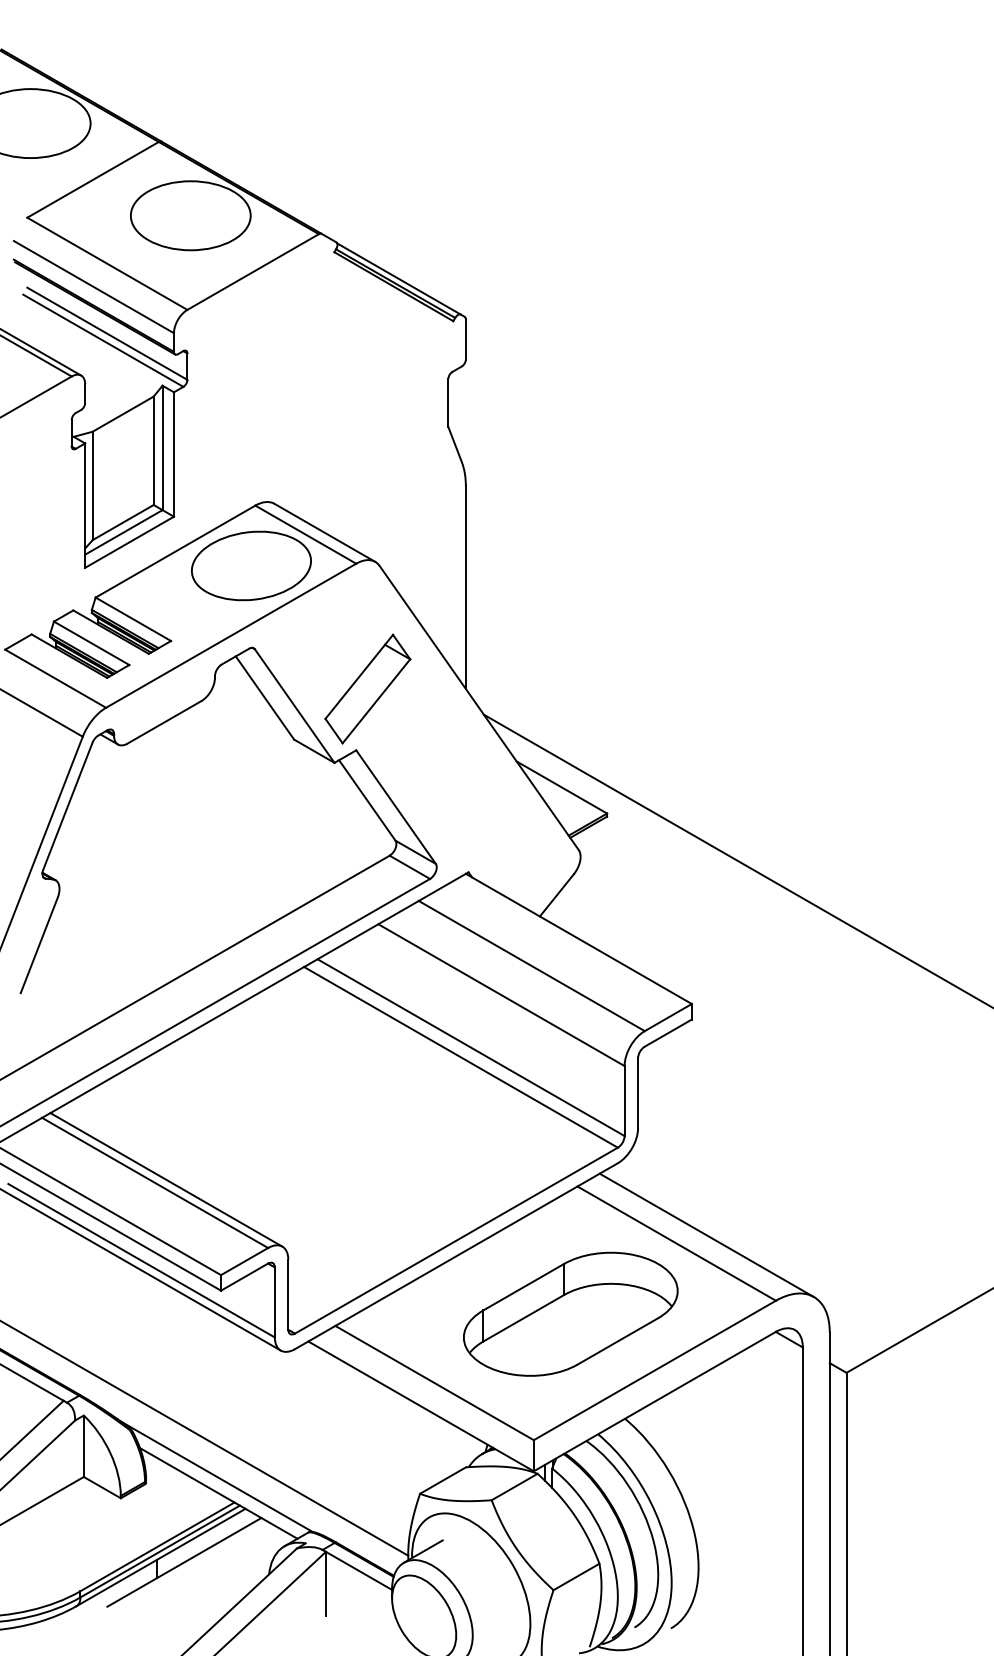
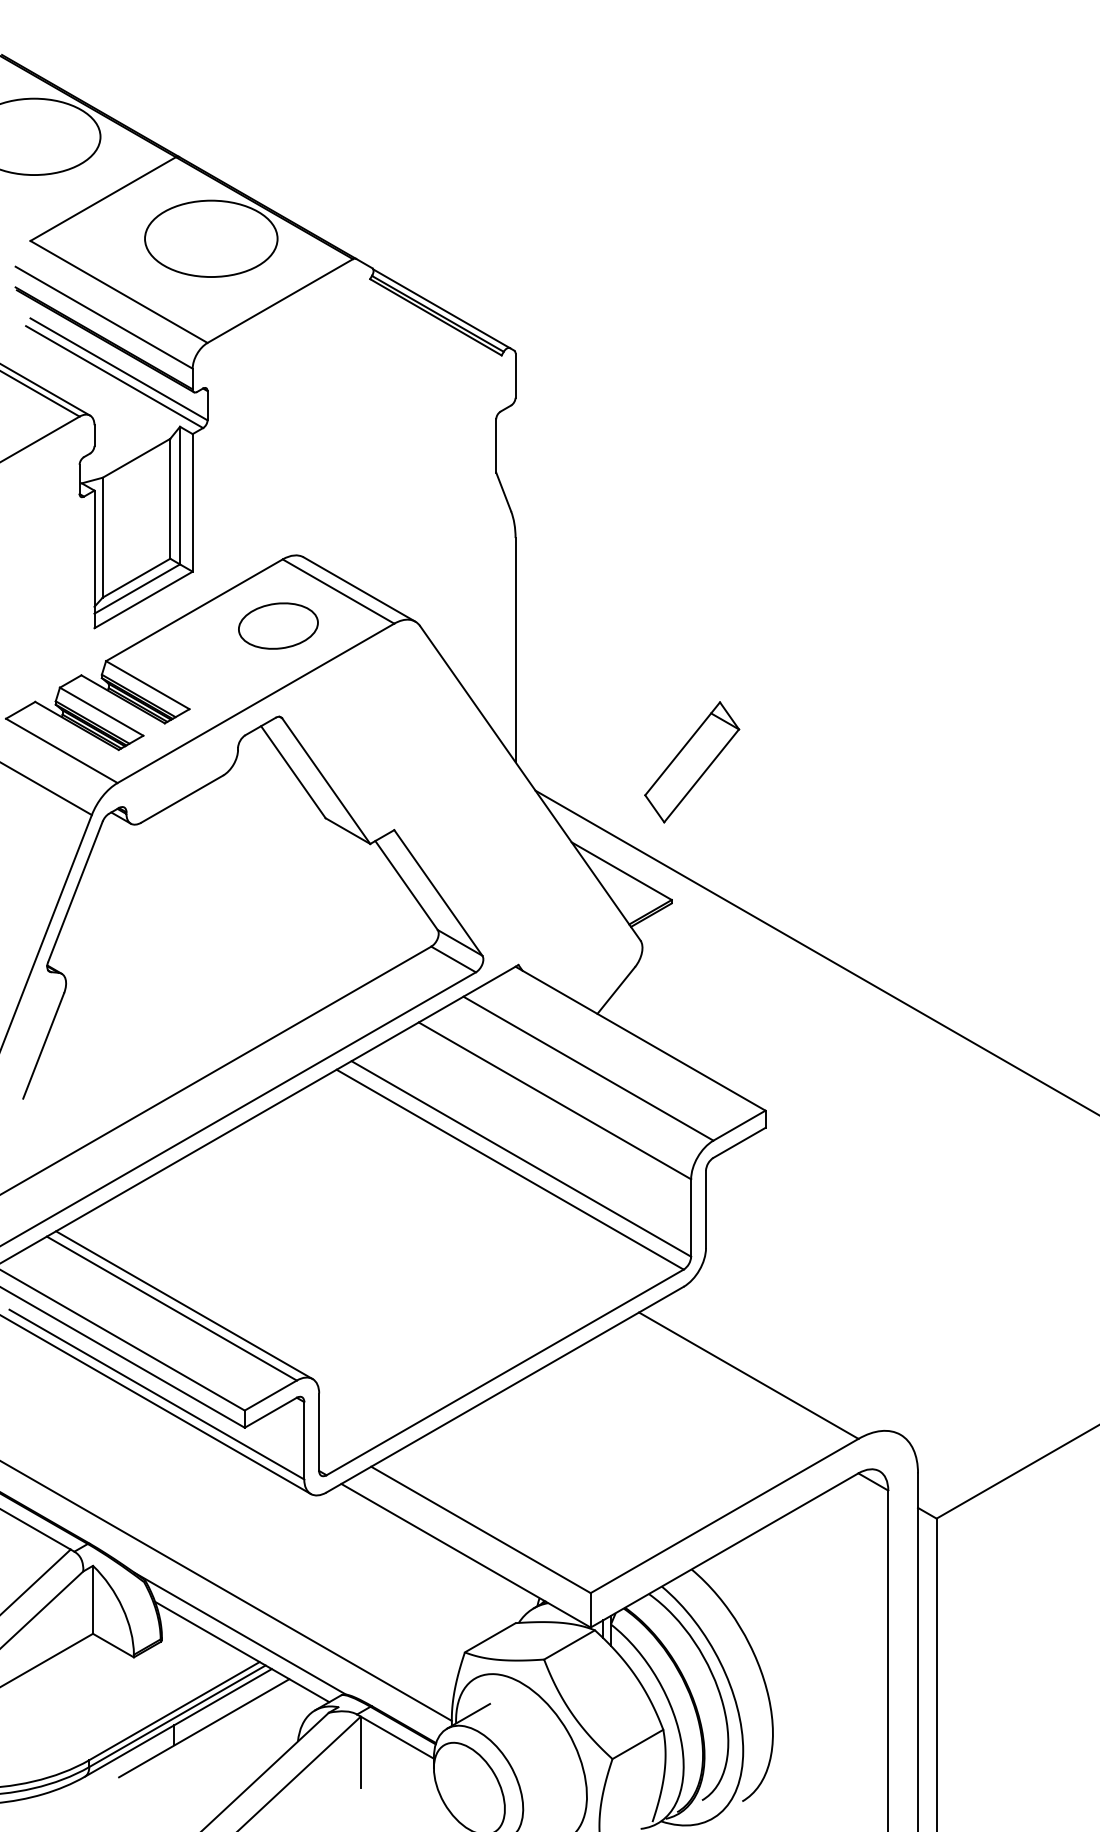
part: (251, 565) -> (278, 625), size x0.6
part: (368, 689) -> (692, 762), moved
line: (706, 1235) -> (781, 1366), removed
part: (570, 1313) -> (631, 1453), removed

